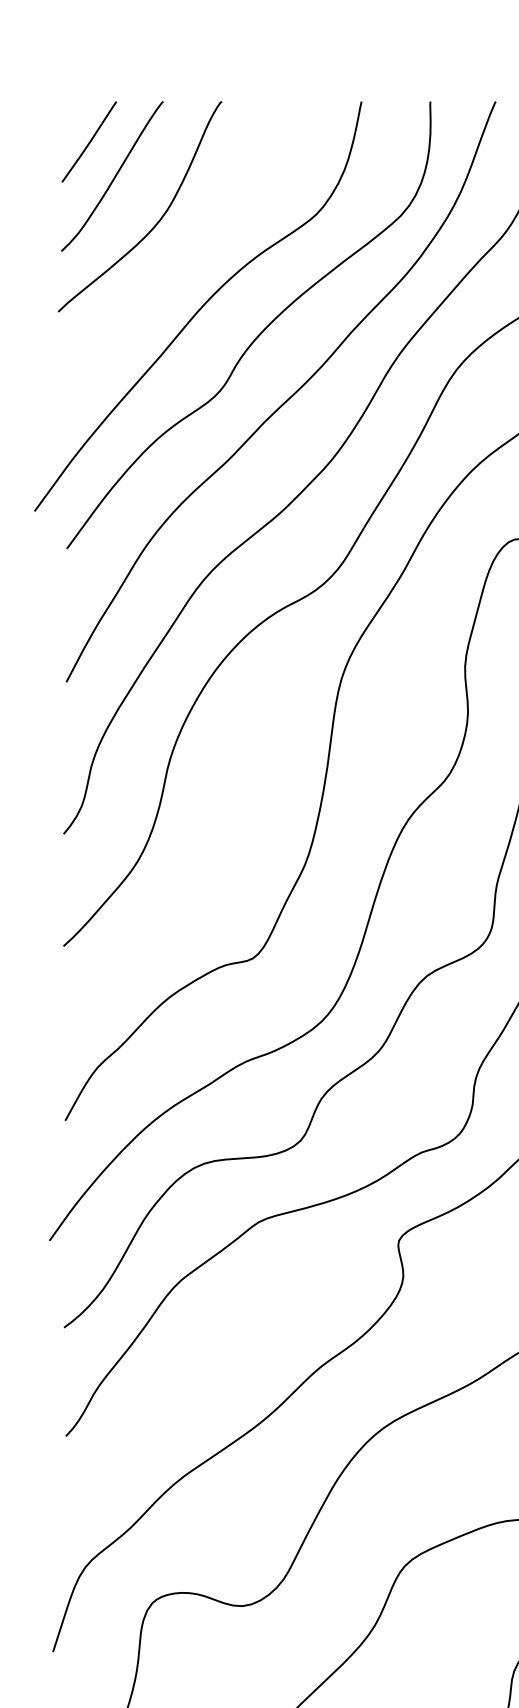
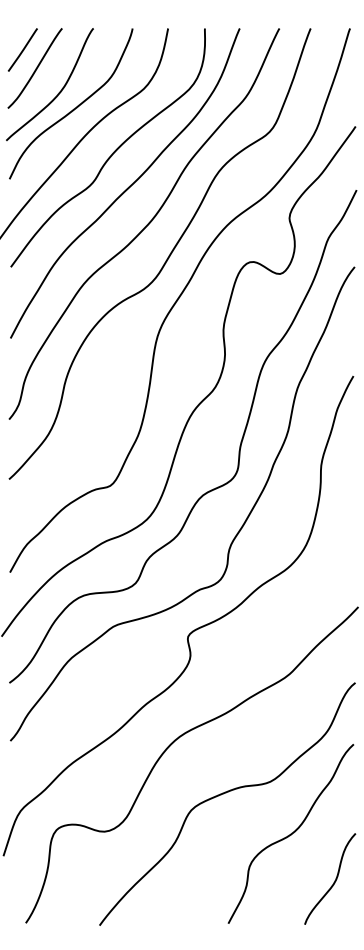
curve: (184, 251) -> (73, 108), added

